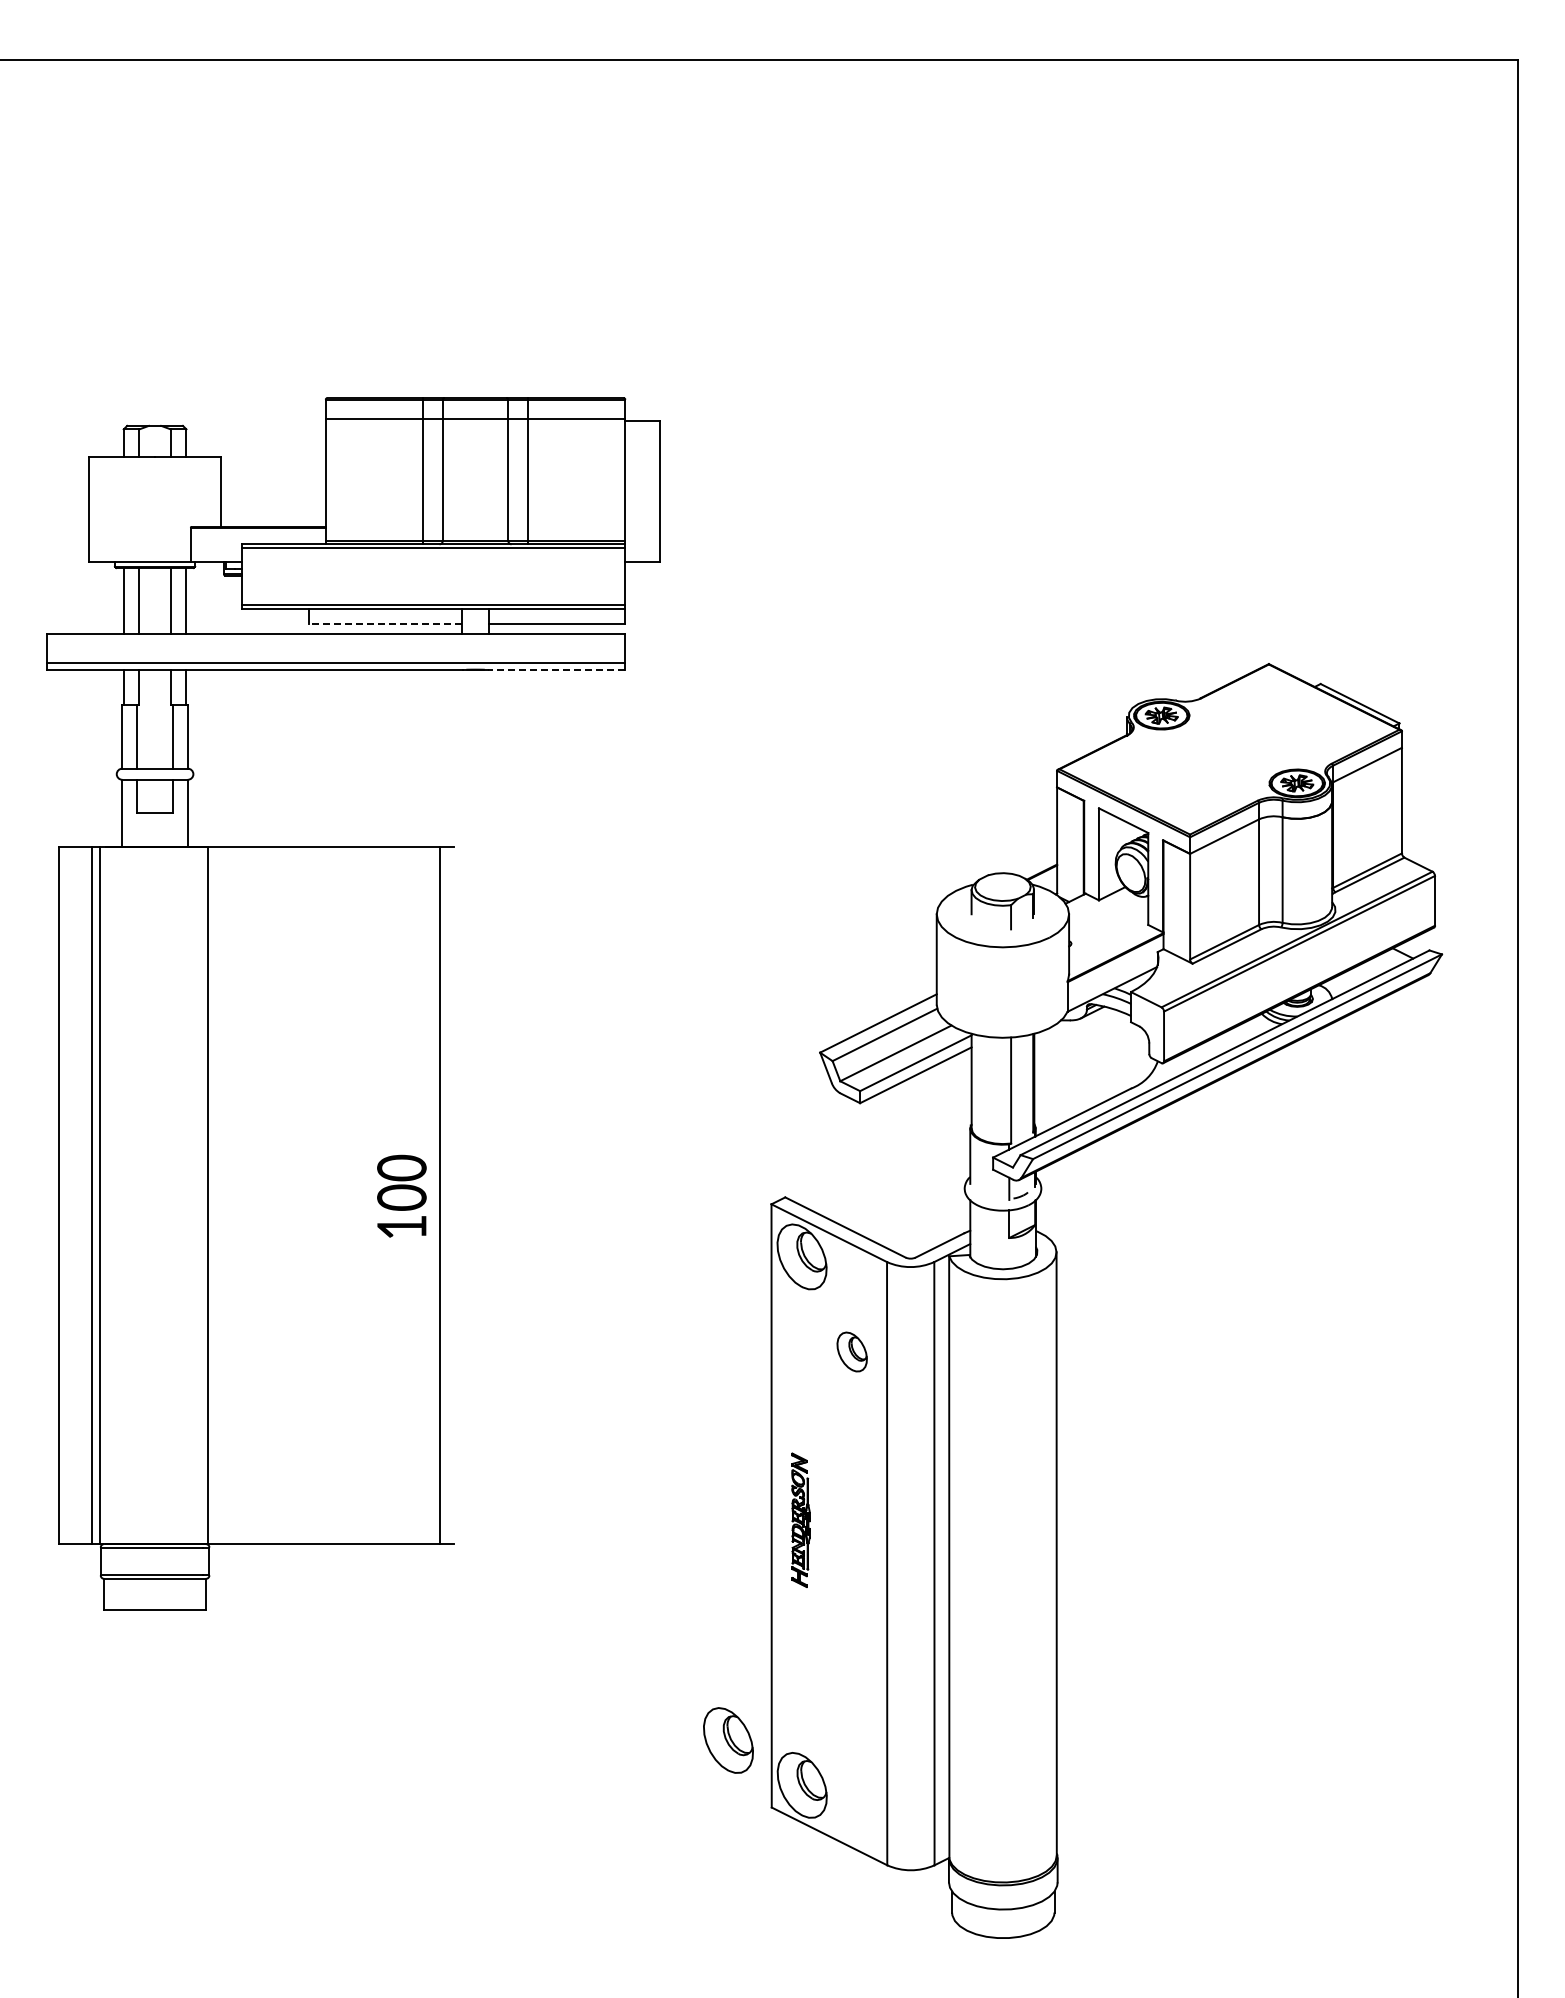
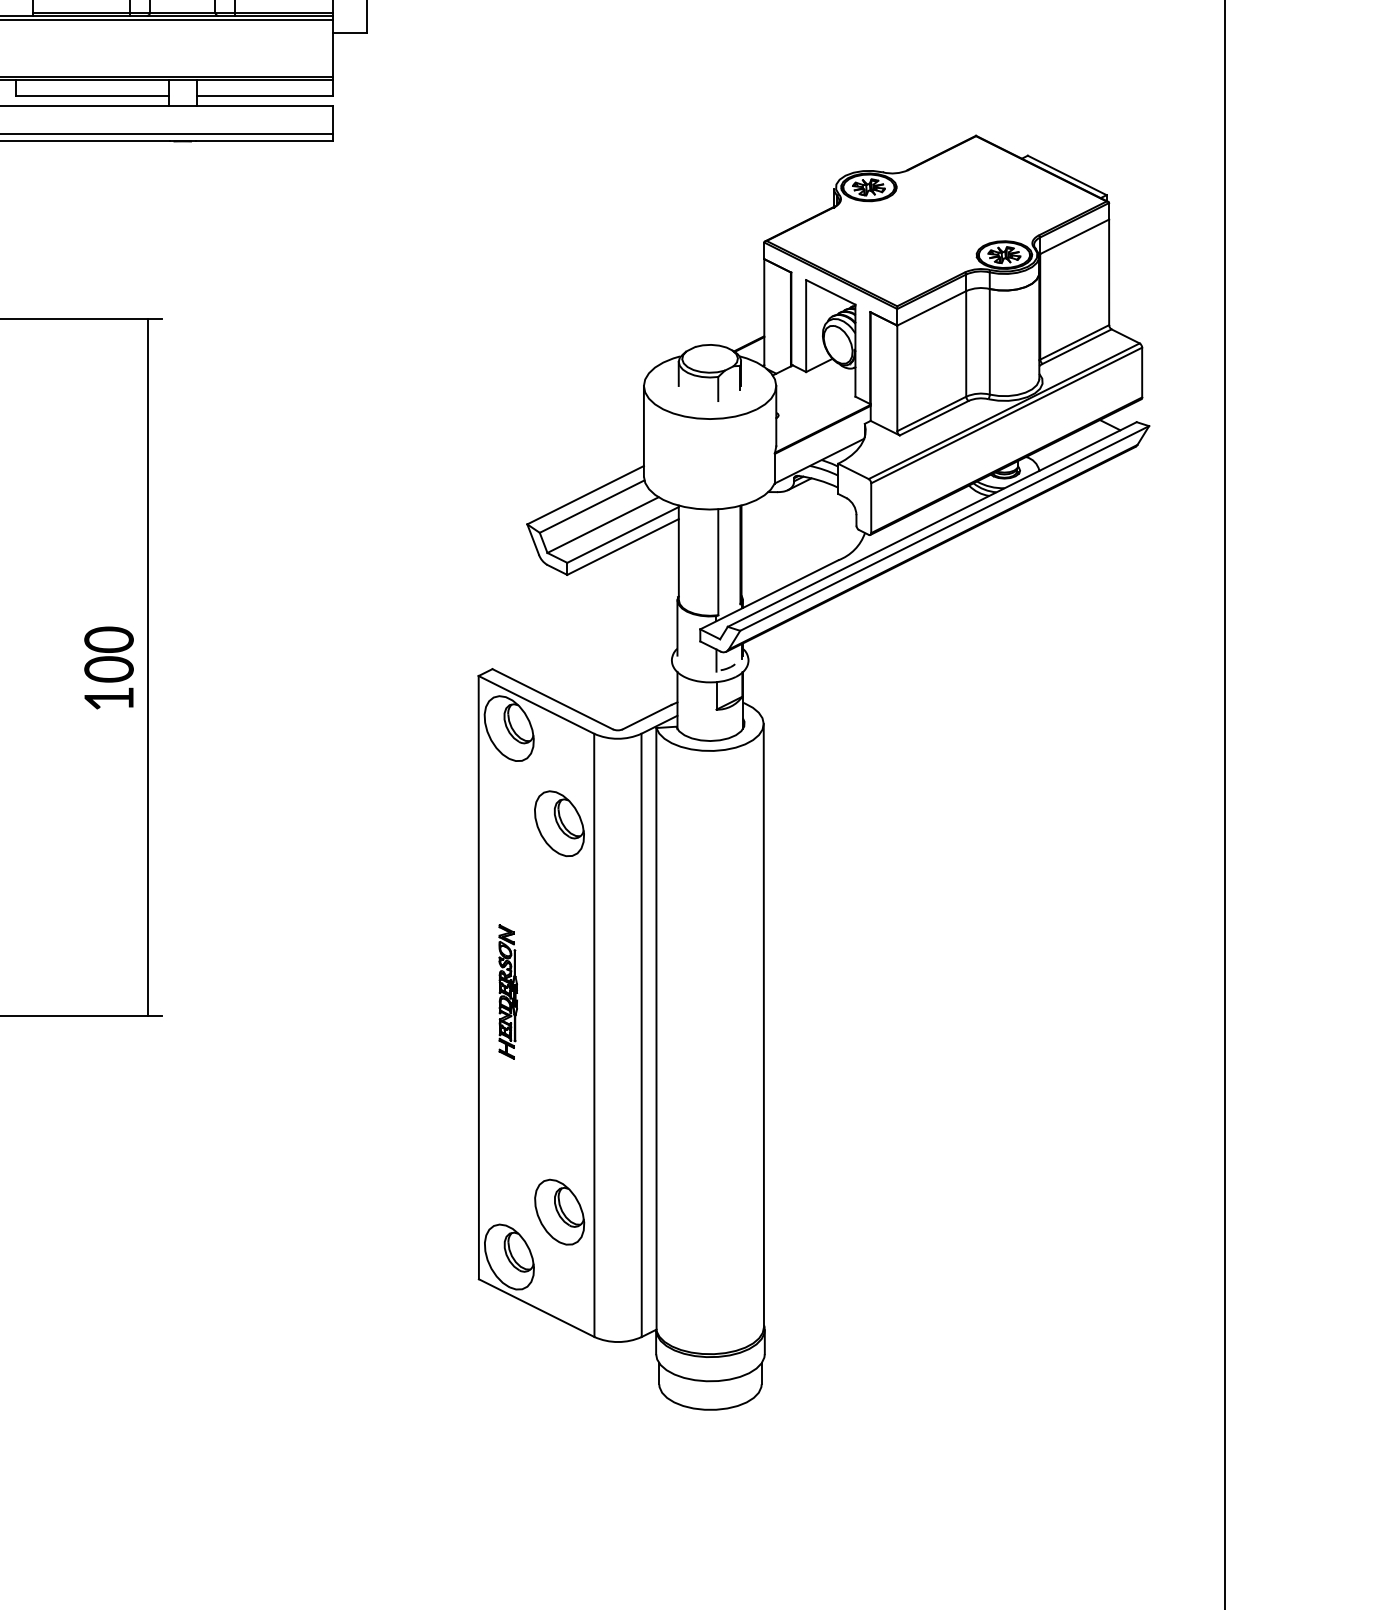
line: (384, 624) -> (91, 96), dashed -> solid
line: (556, 669) -> (263, 141), dashed -> solid
part: (851, 1351) -> (558, 823), size x1.67
part: (728, 1740) -> (559, 1212), moved

